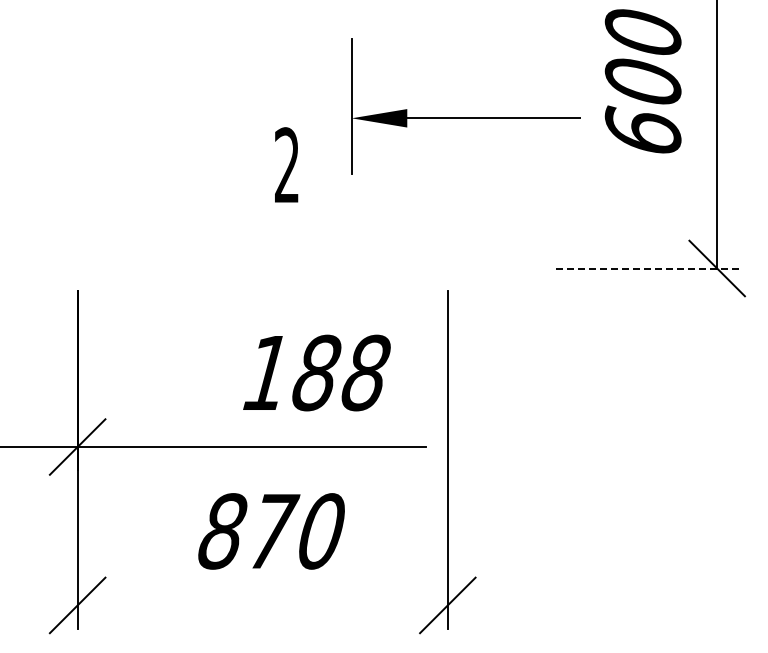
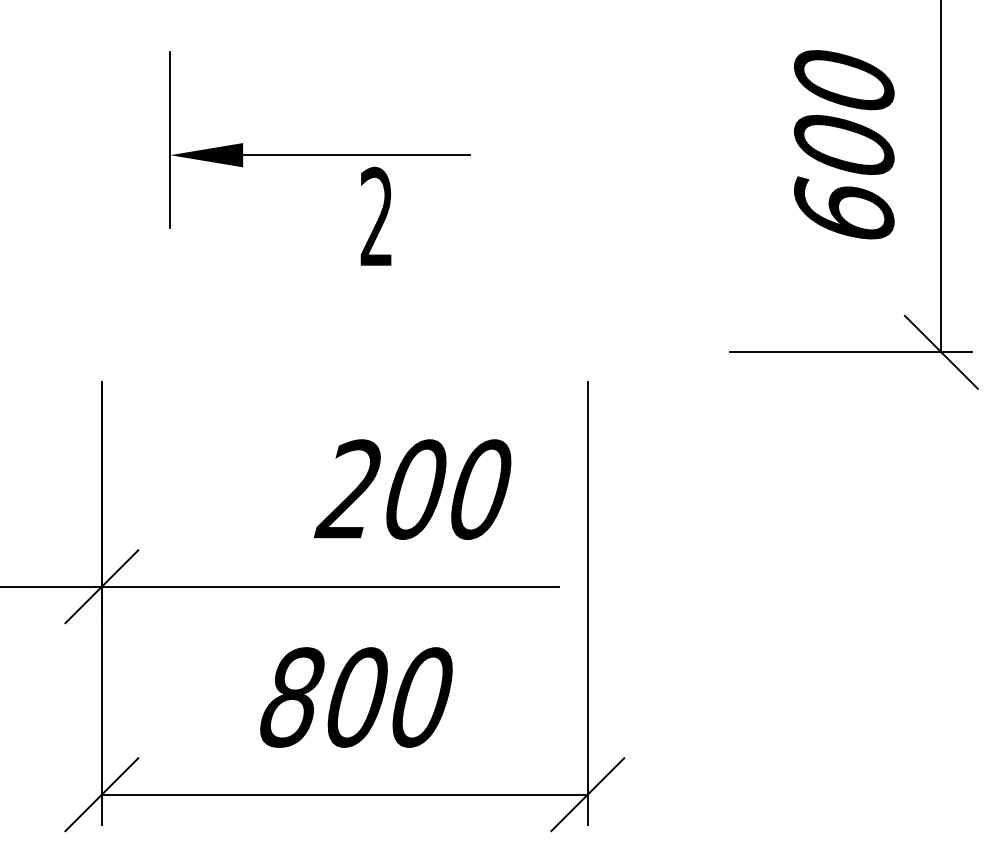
text: (642, 81) -> (843, 144), moved
part: (465, 117) -> (319, 154), moved
line: (648, 268) -> (851, 352), dashed -> solid
text: (314, 372) -> (412, 488), 188 -> 200
text: (274, 531) -> (360, 697), 870 -> 800
line: (262, 605) -> (344, 794), added

